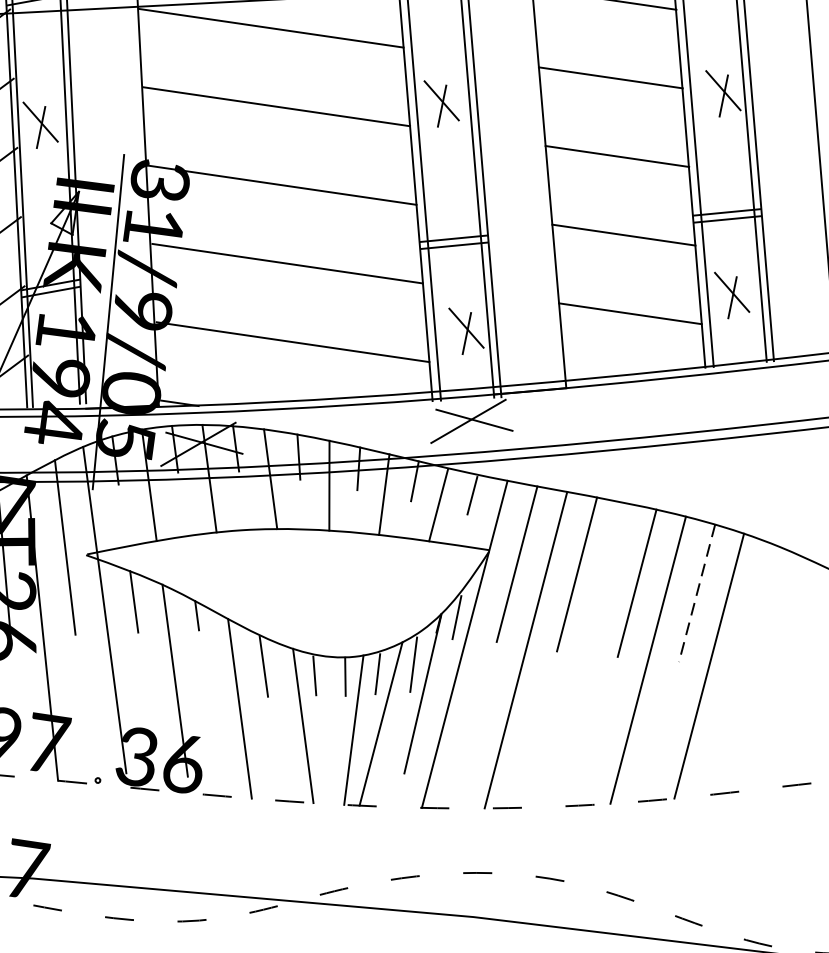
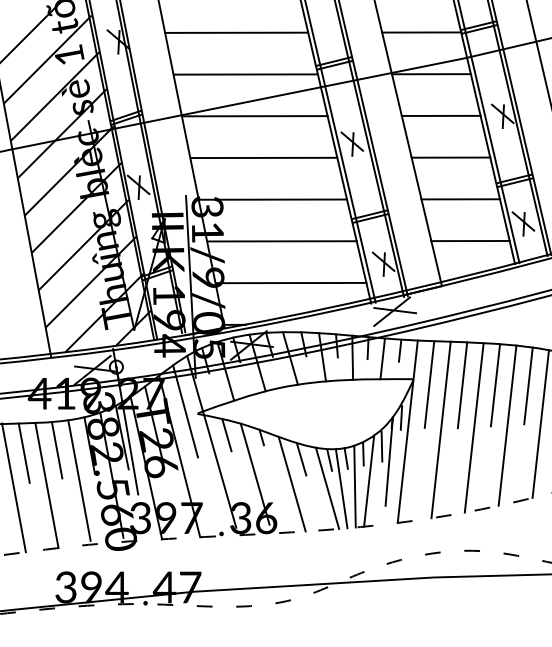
line: (697, 592) -> (528, 385), dashed -> solid
line: (585, 654) -> (473, 427), added
line: (328, 729) -> (341, 488), added

